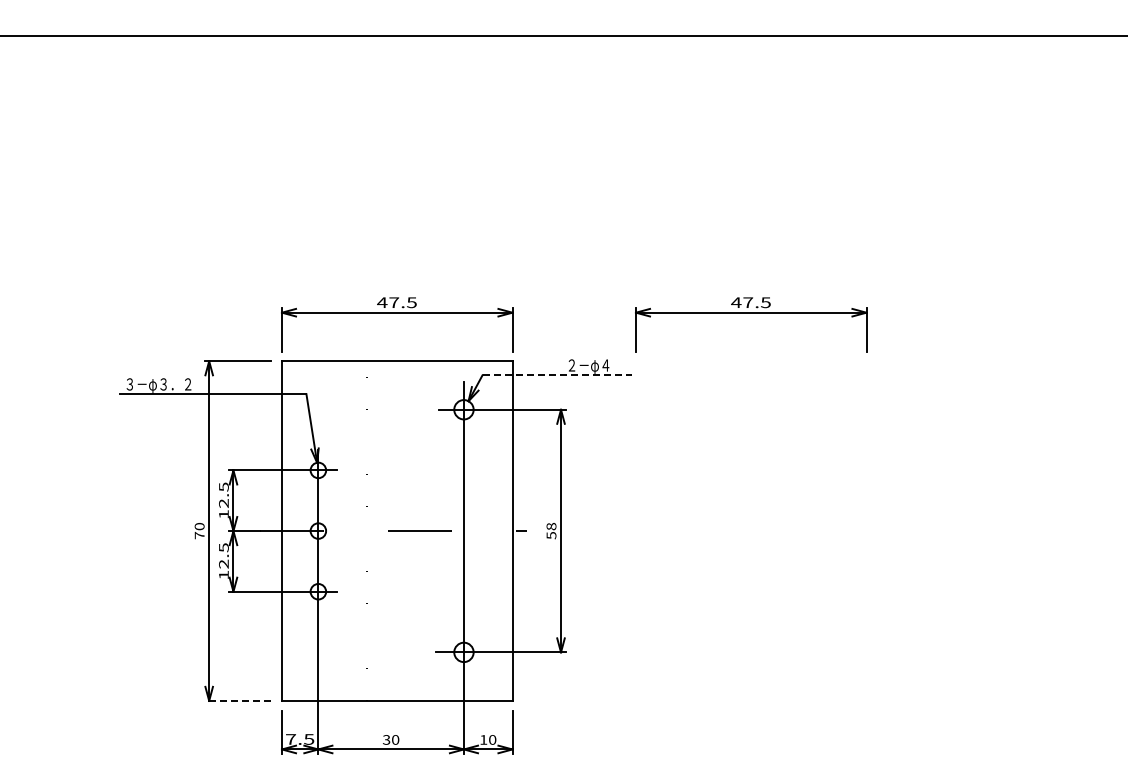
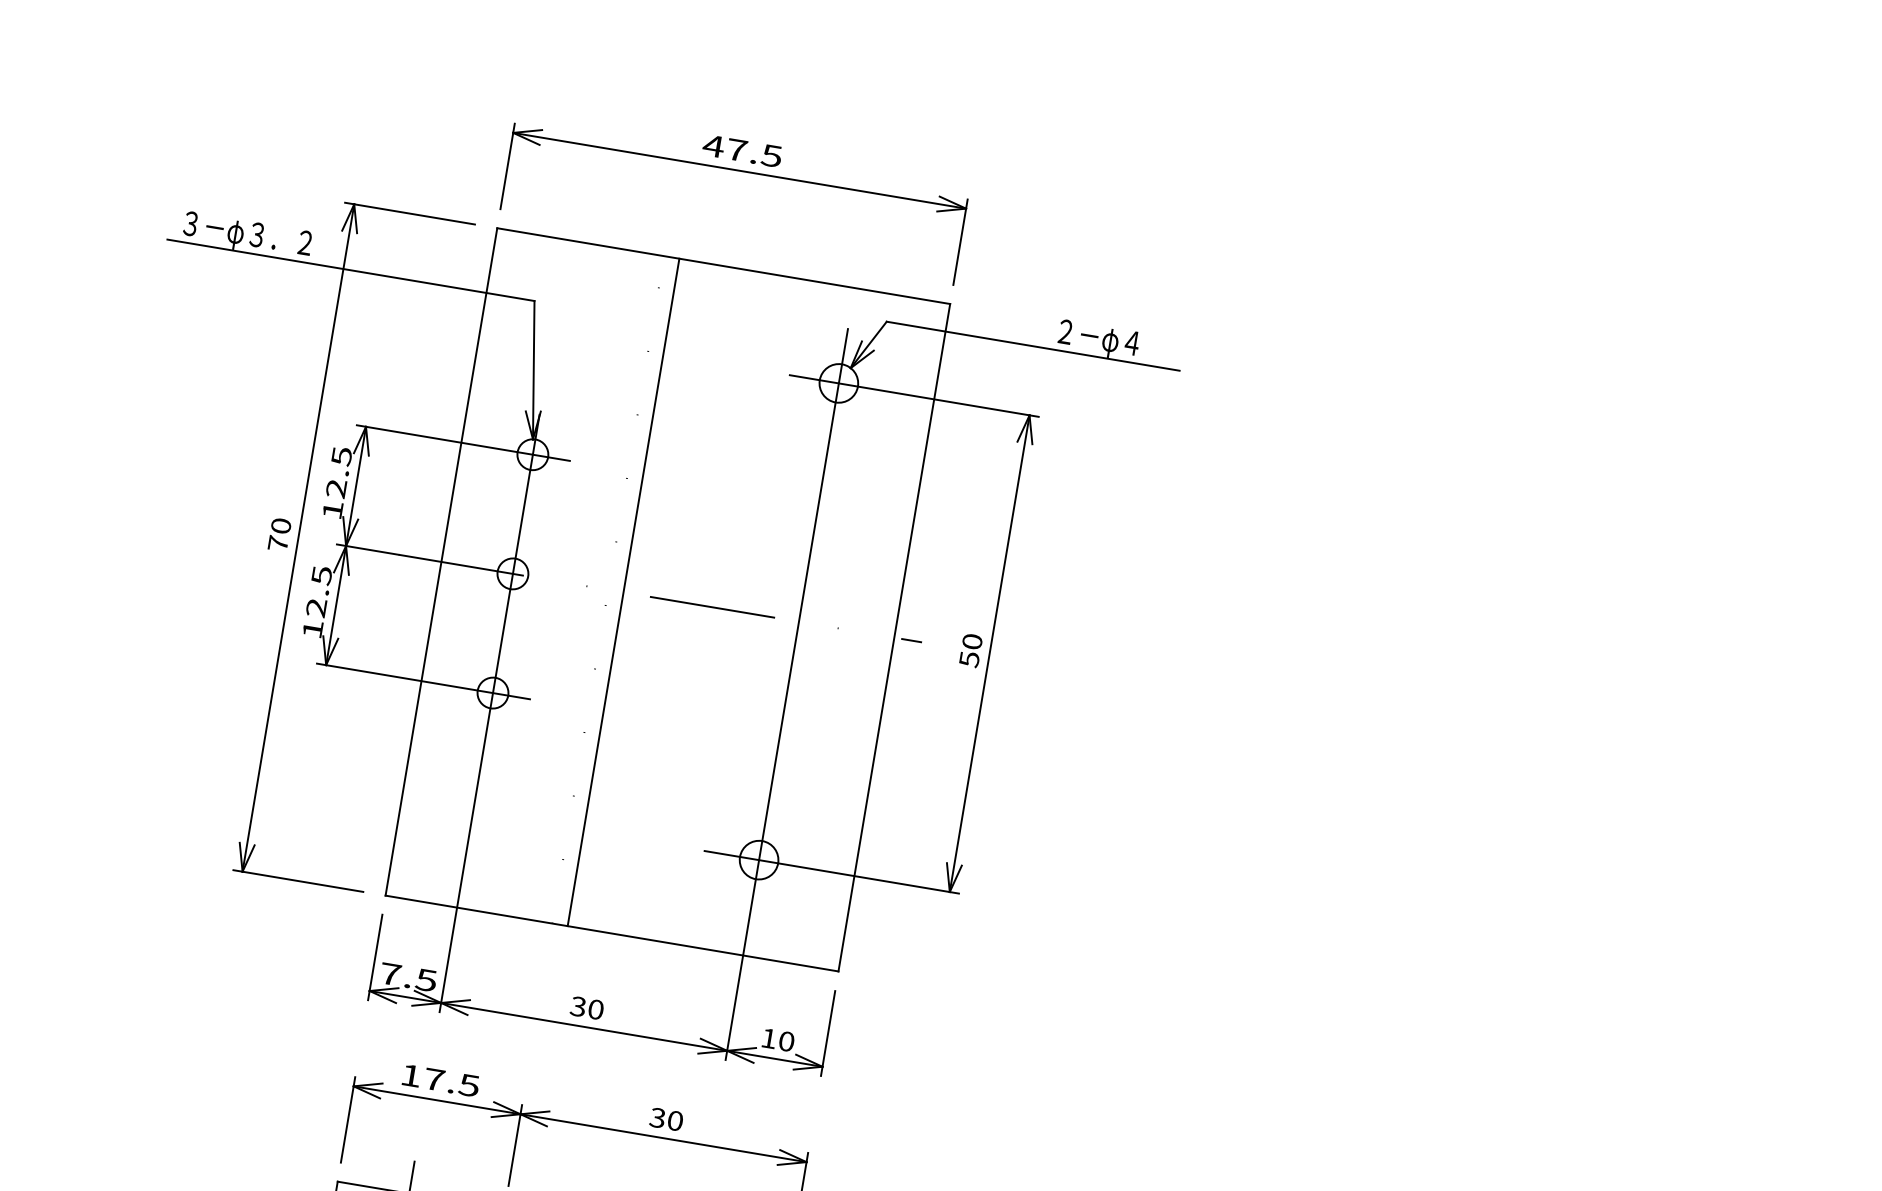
part: (751, 313) -> (1435, 288), removed
line: (557, 375) -> (1033, 346), dashed -> solid
text: (551, 526) -> (972, 641), 58 -> 50
line: (374, 530) -> (623, 591), added
line: (237, 700) -> (298, 880), dashed -> solid

